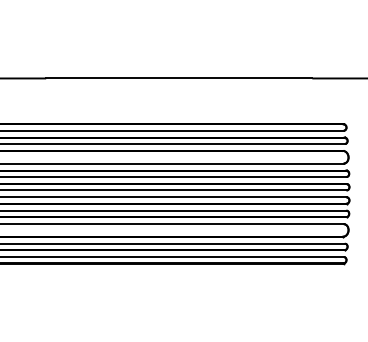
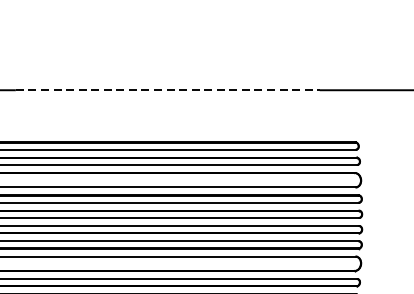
line: (179, 78) -> (168, 90), solid -> dashed

